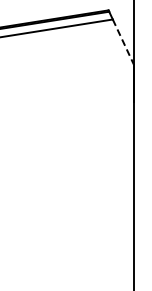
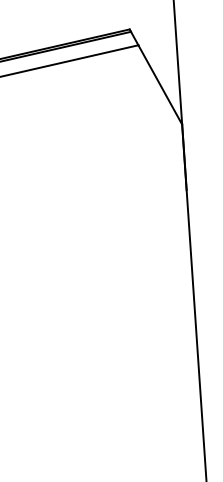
line: (123, 42) -> (160, 85), dashed -> solid

